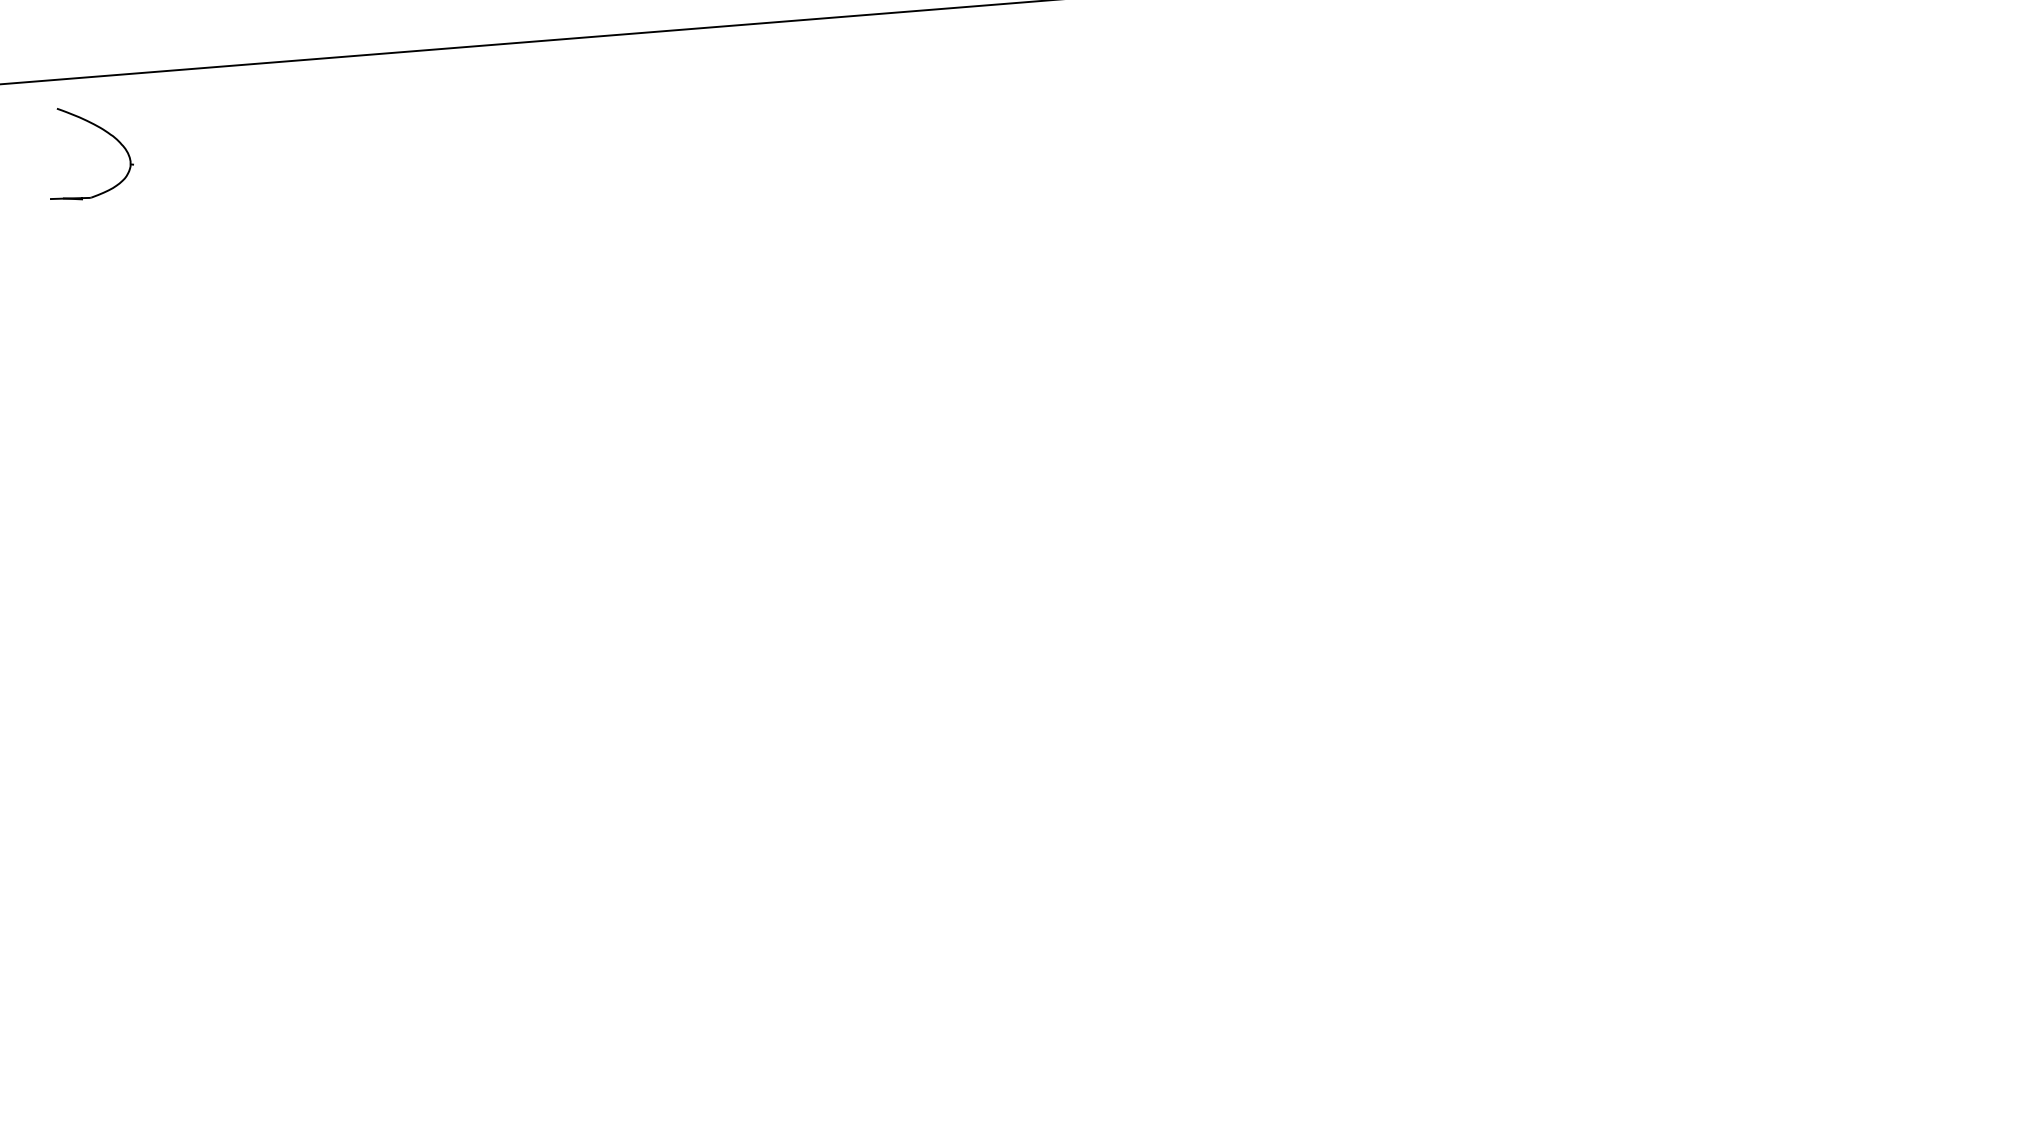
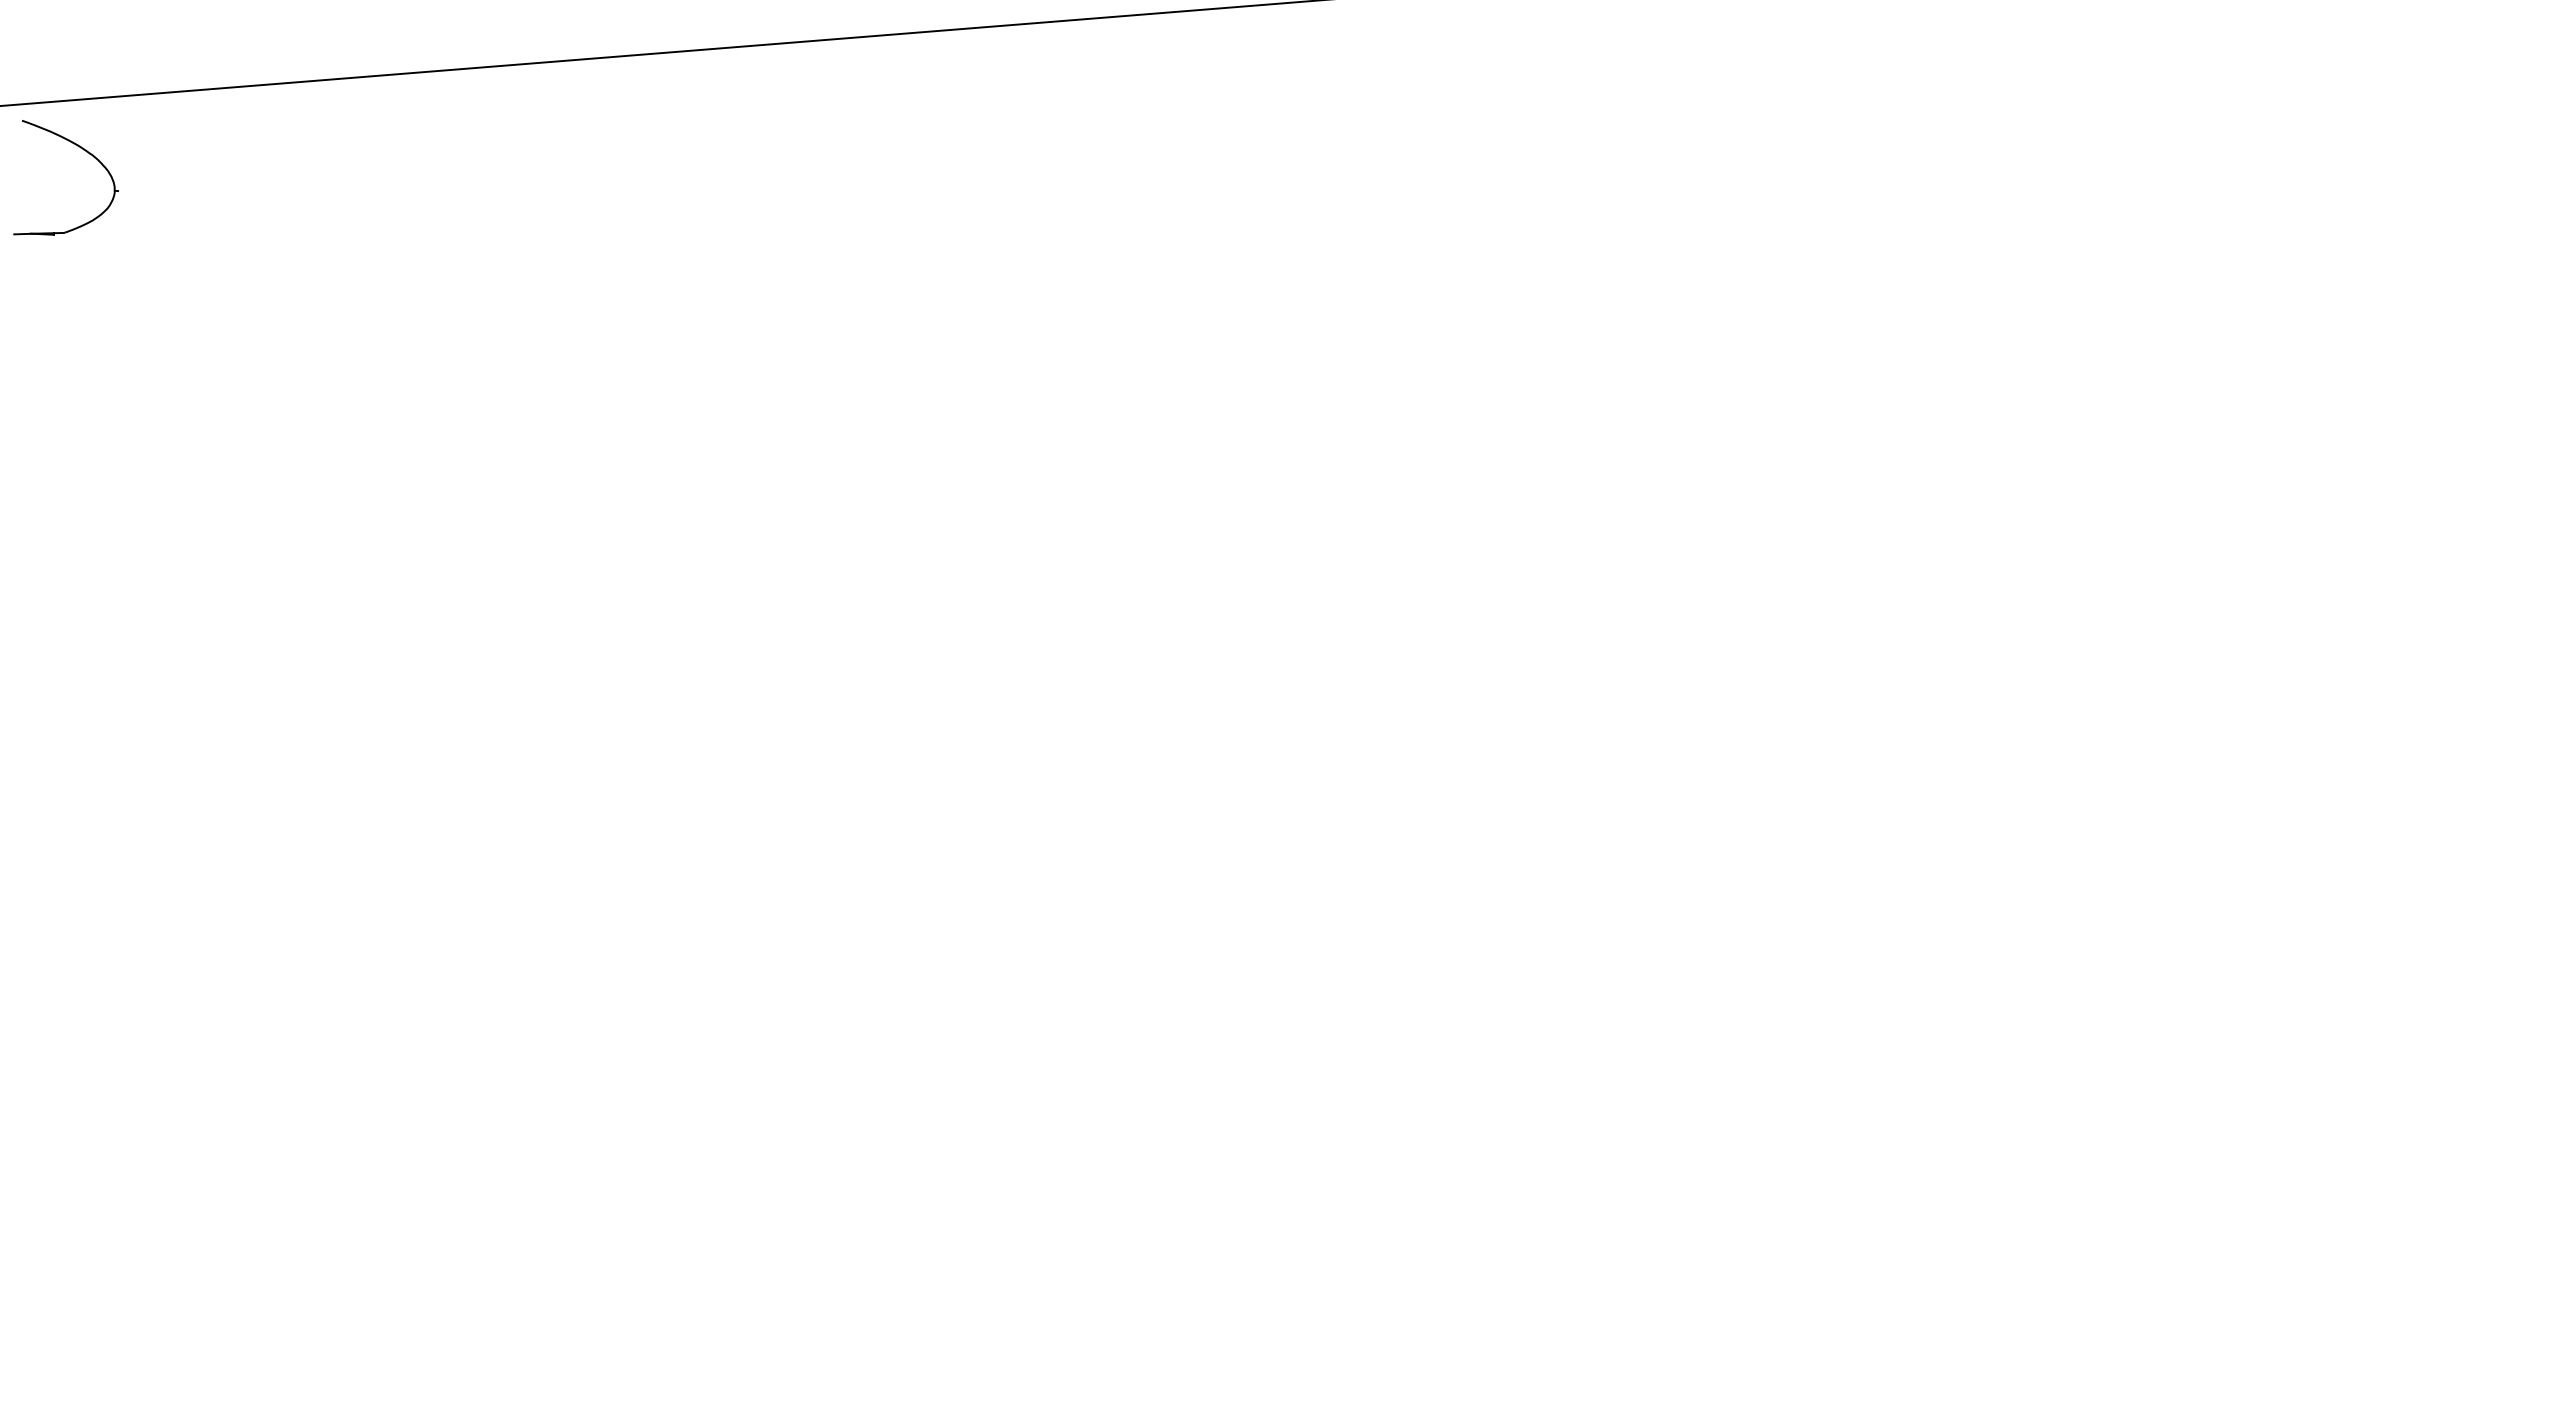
part: (105, 132) -> (83, 150), moved

